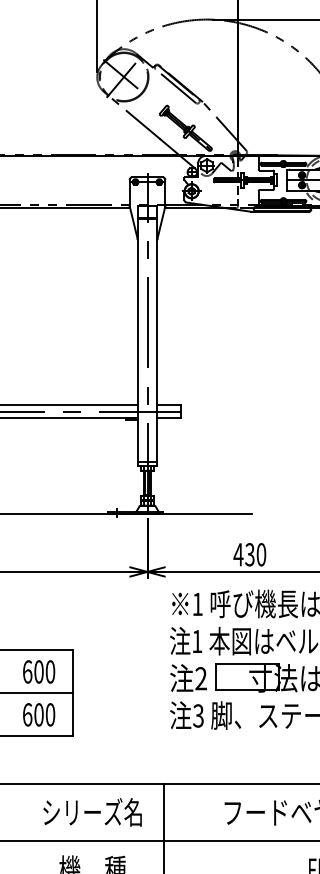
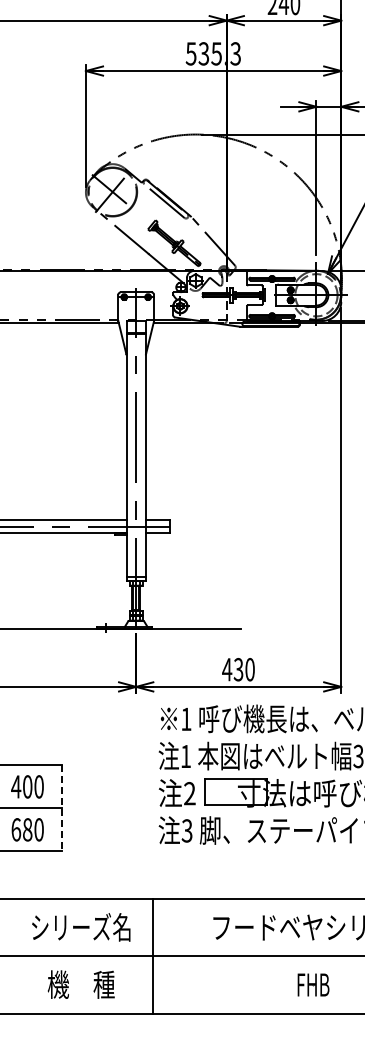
text: (27, 671) -> (16, 786), 600 -> 400
line: (72, 692) -> (61, 807), solid -> dashed
text: (38, 715) -> (27, 830), 600 -> 680

